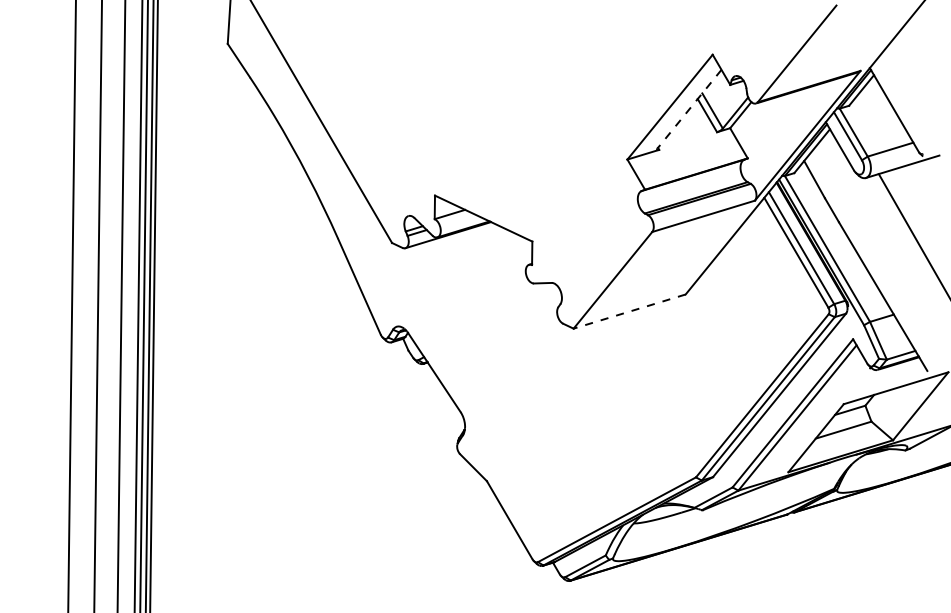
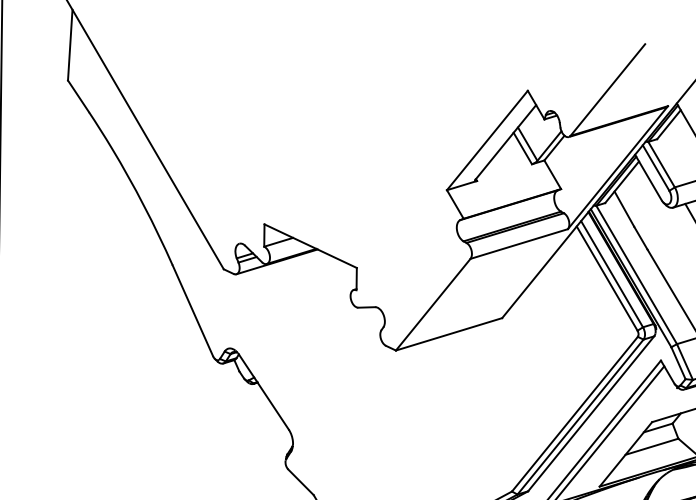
line: (689, 109) -> (505, 142), dashed -> solid
line: (629, 311) -> (448, 334), dashed -> solid

